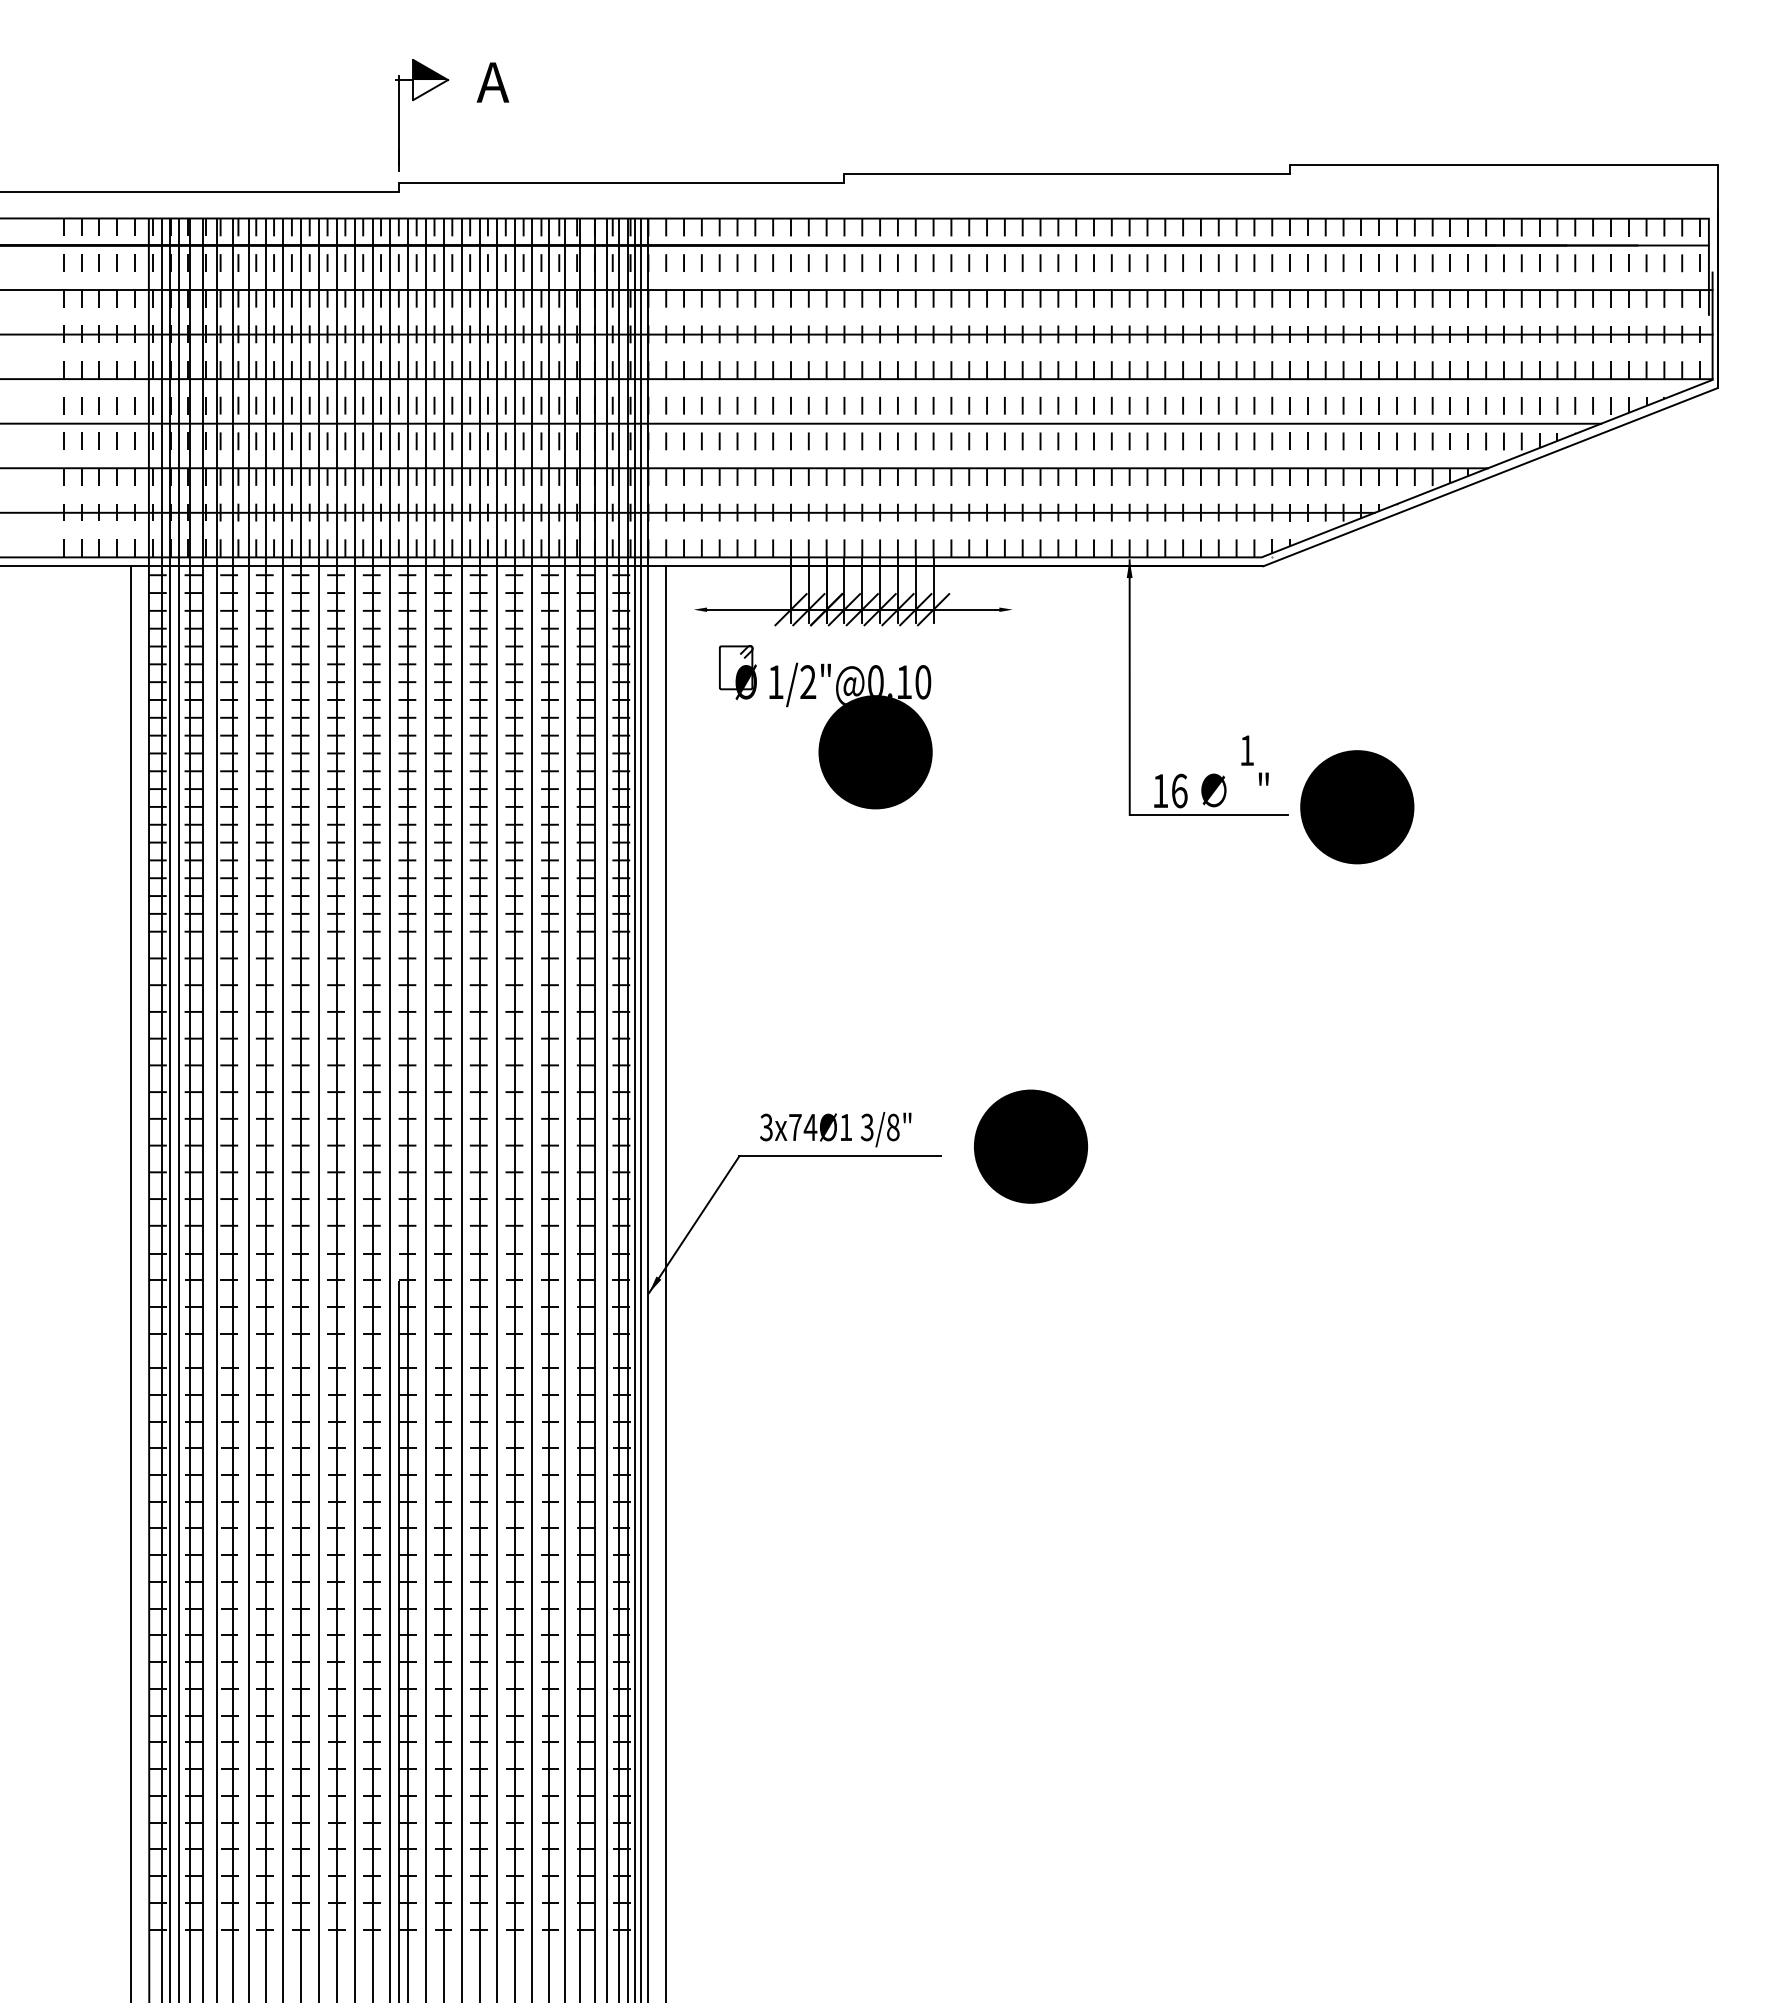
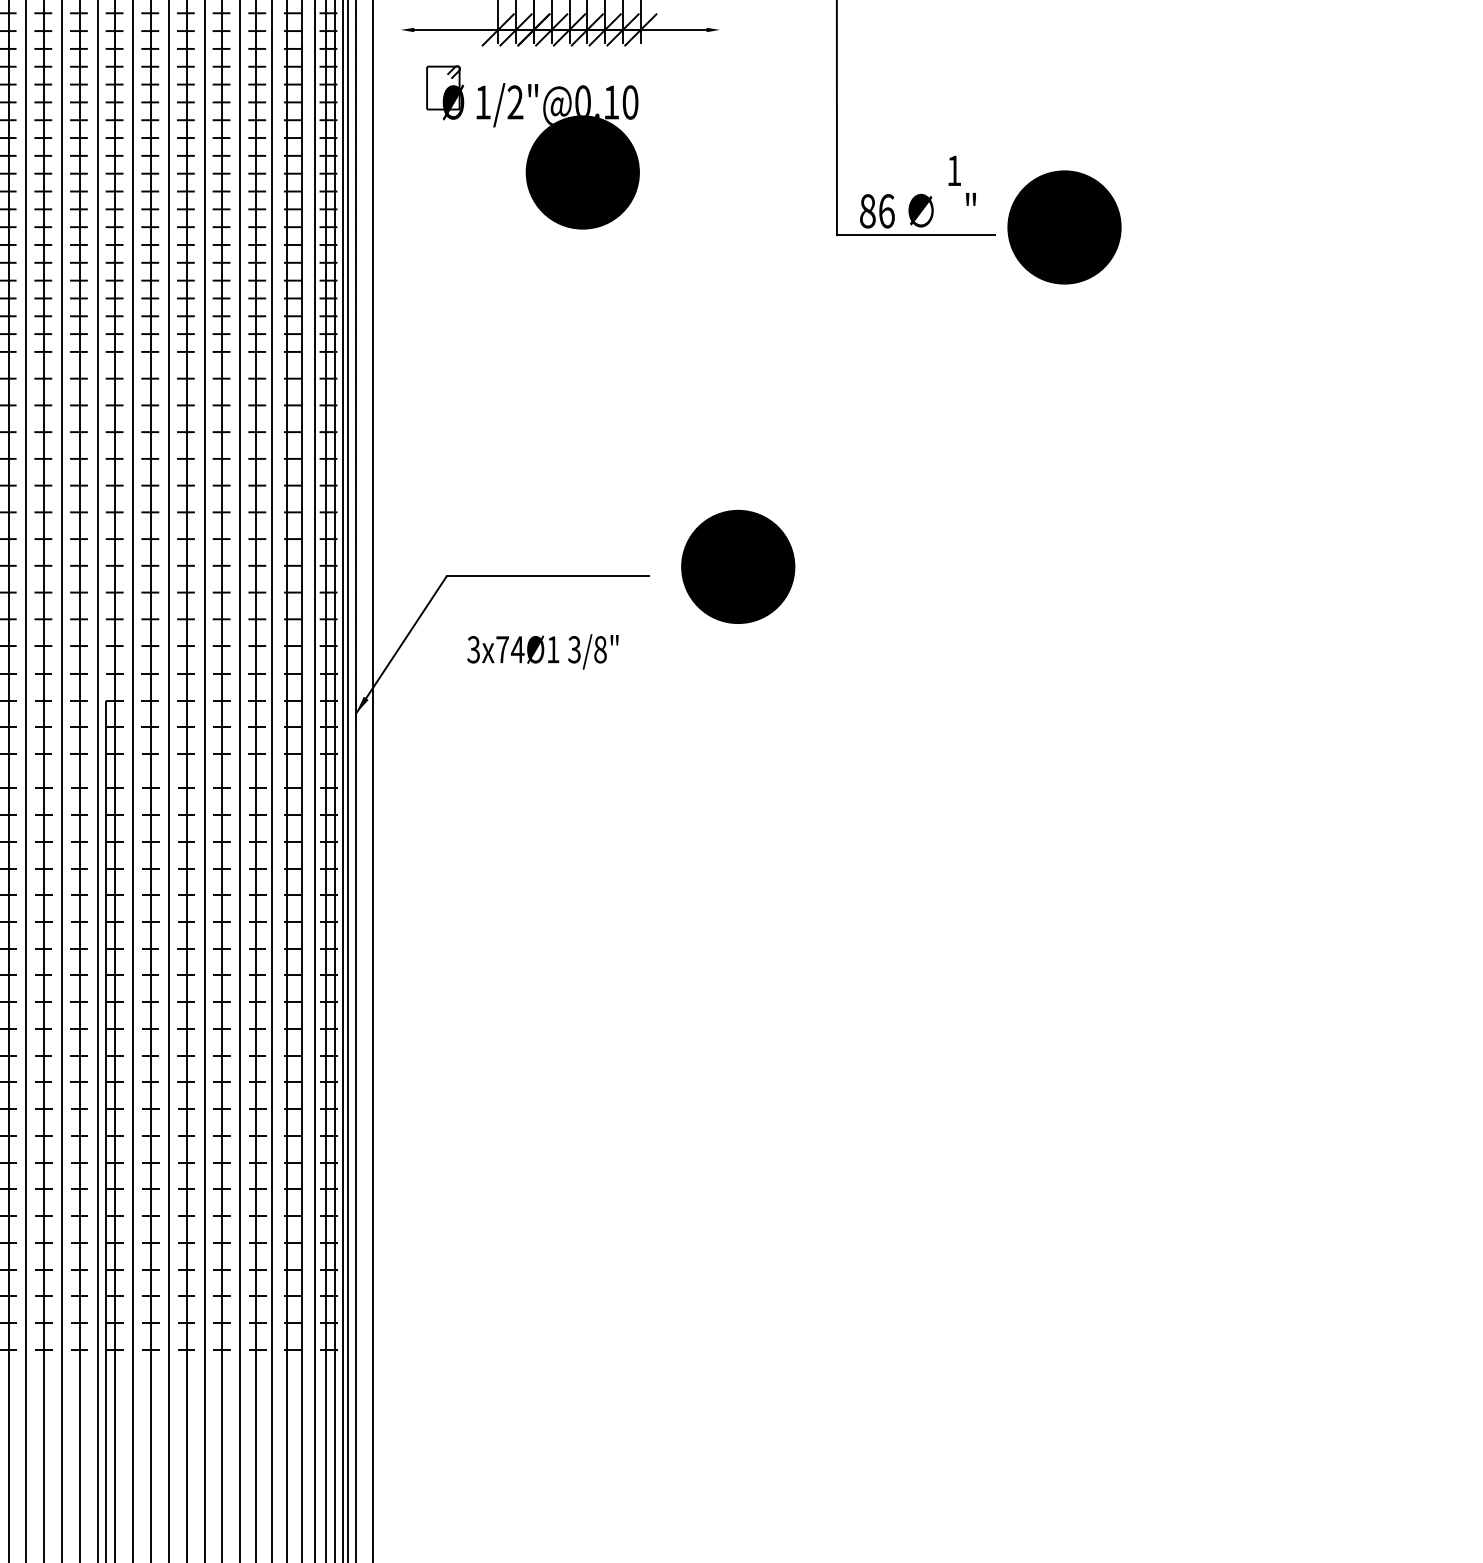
text: (1160, 791) -> (867, 211), 16 -> 86
text: (835, 1129) -> (542, 651), moved

